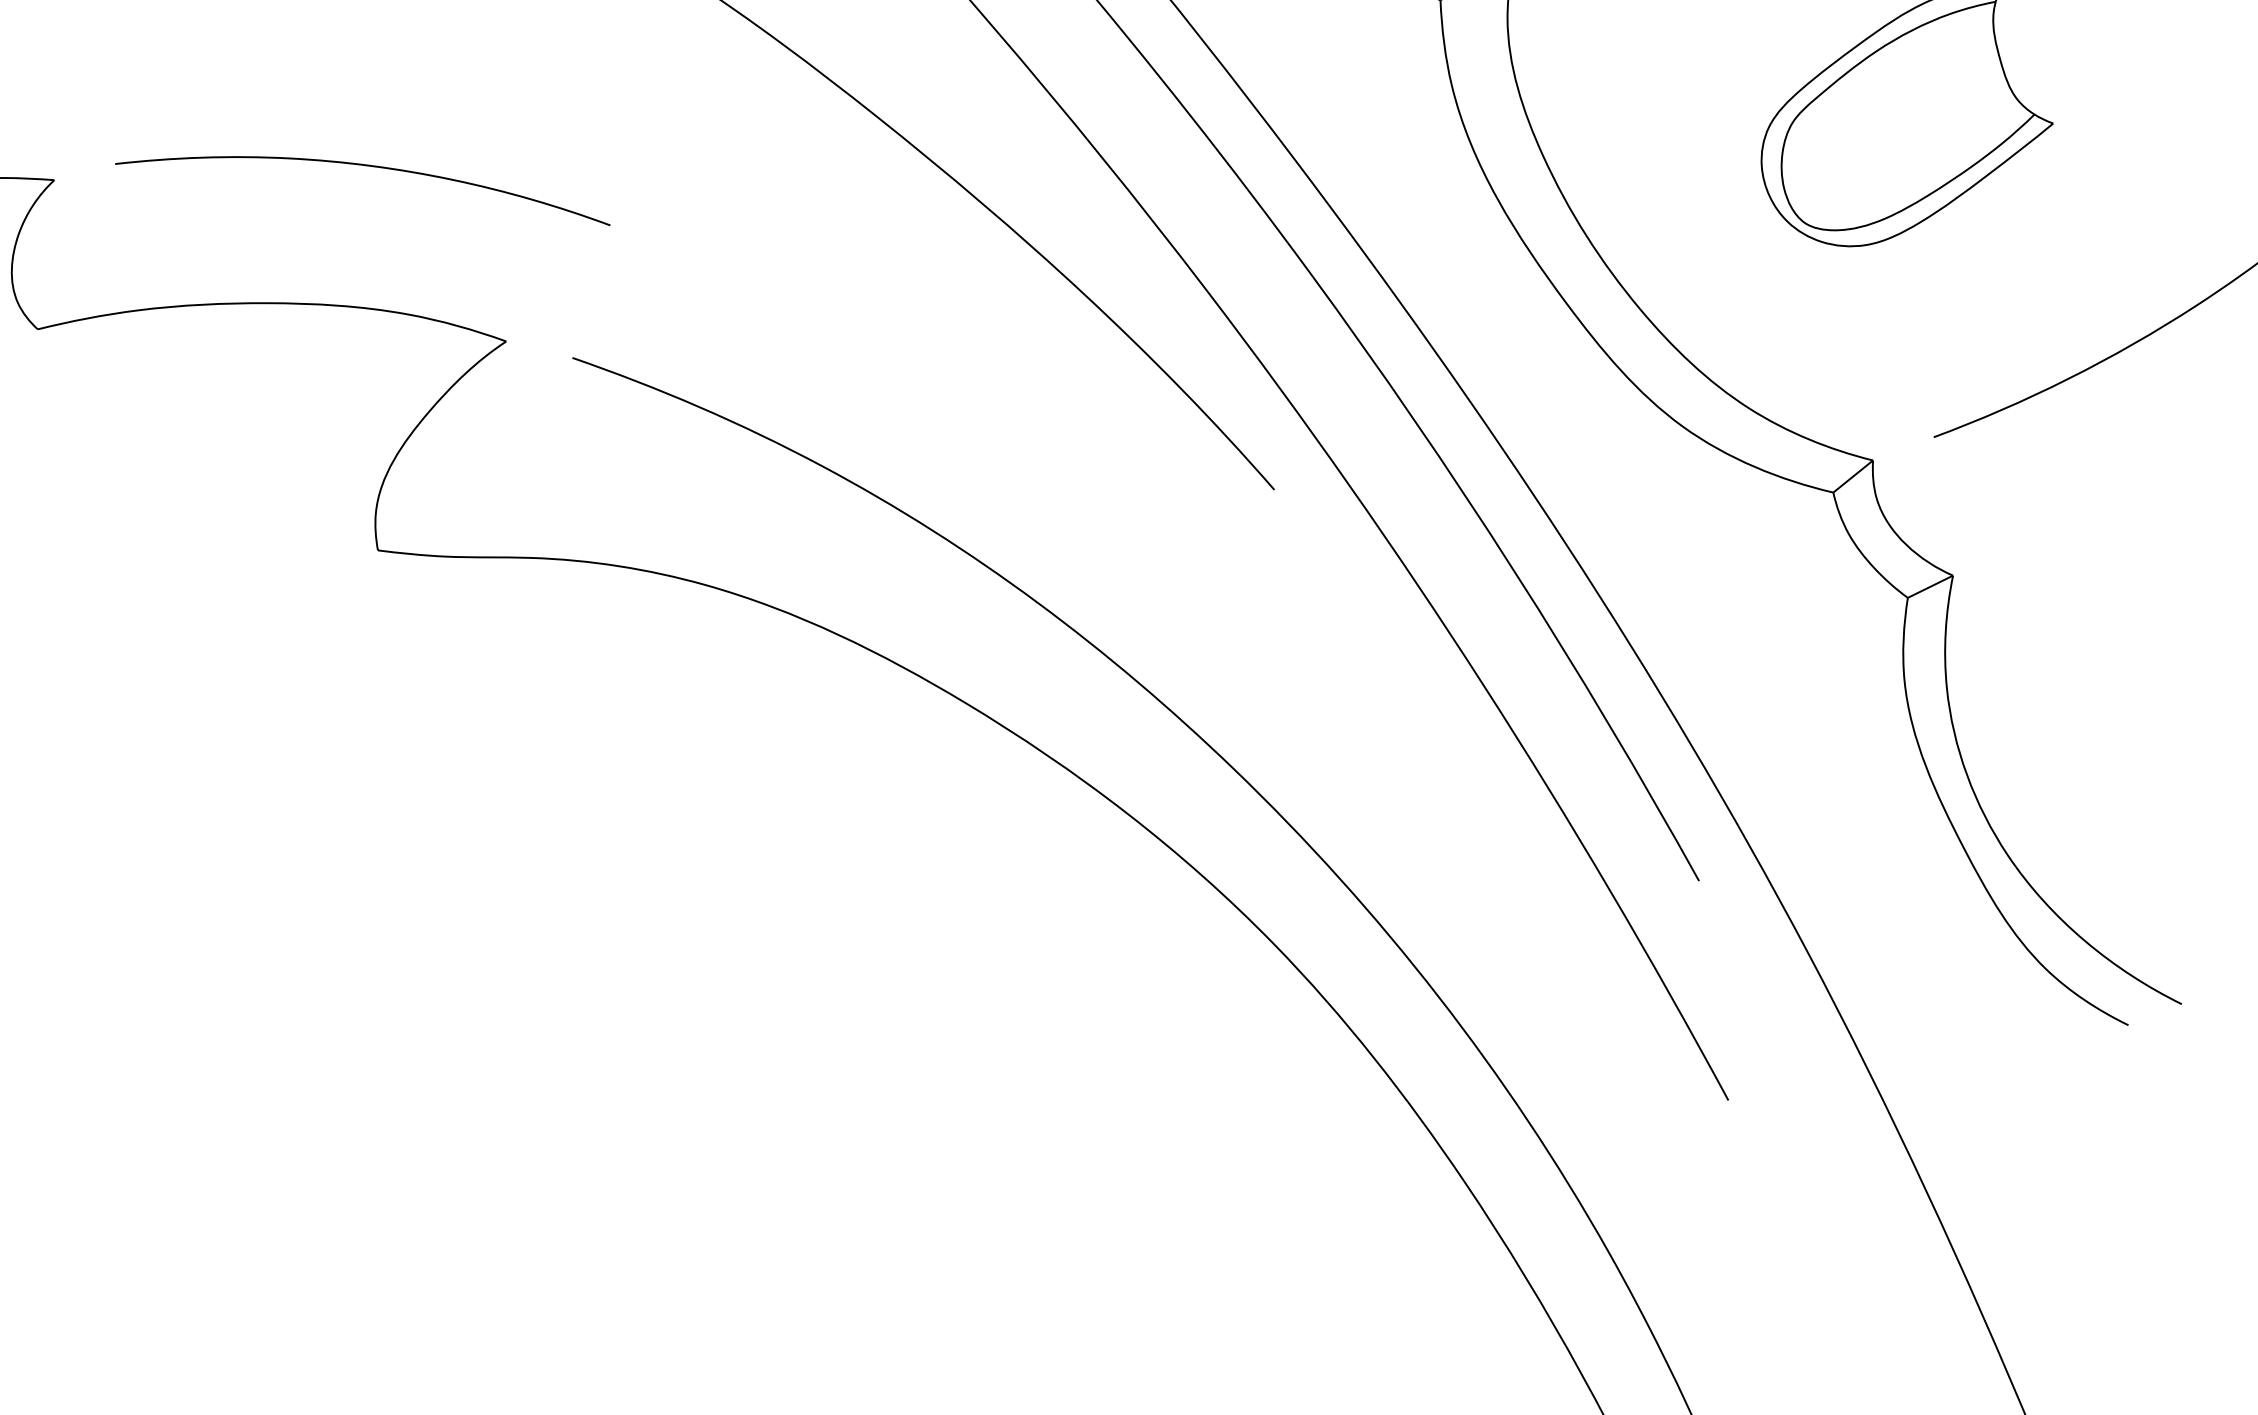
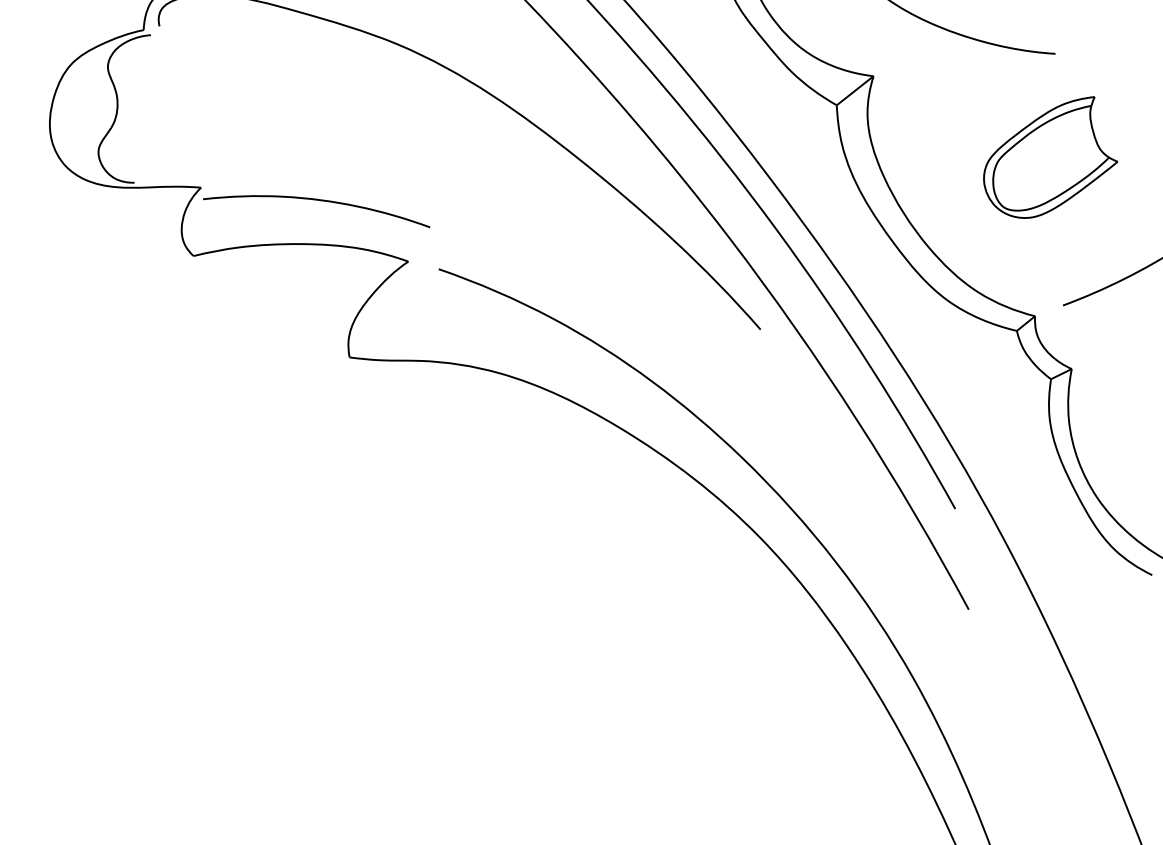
curve: (371, 168) -> (320, 201), moved

